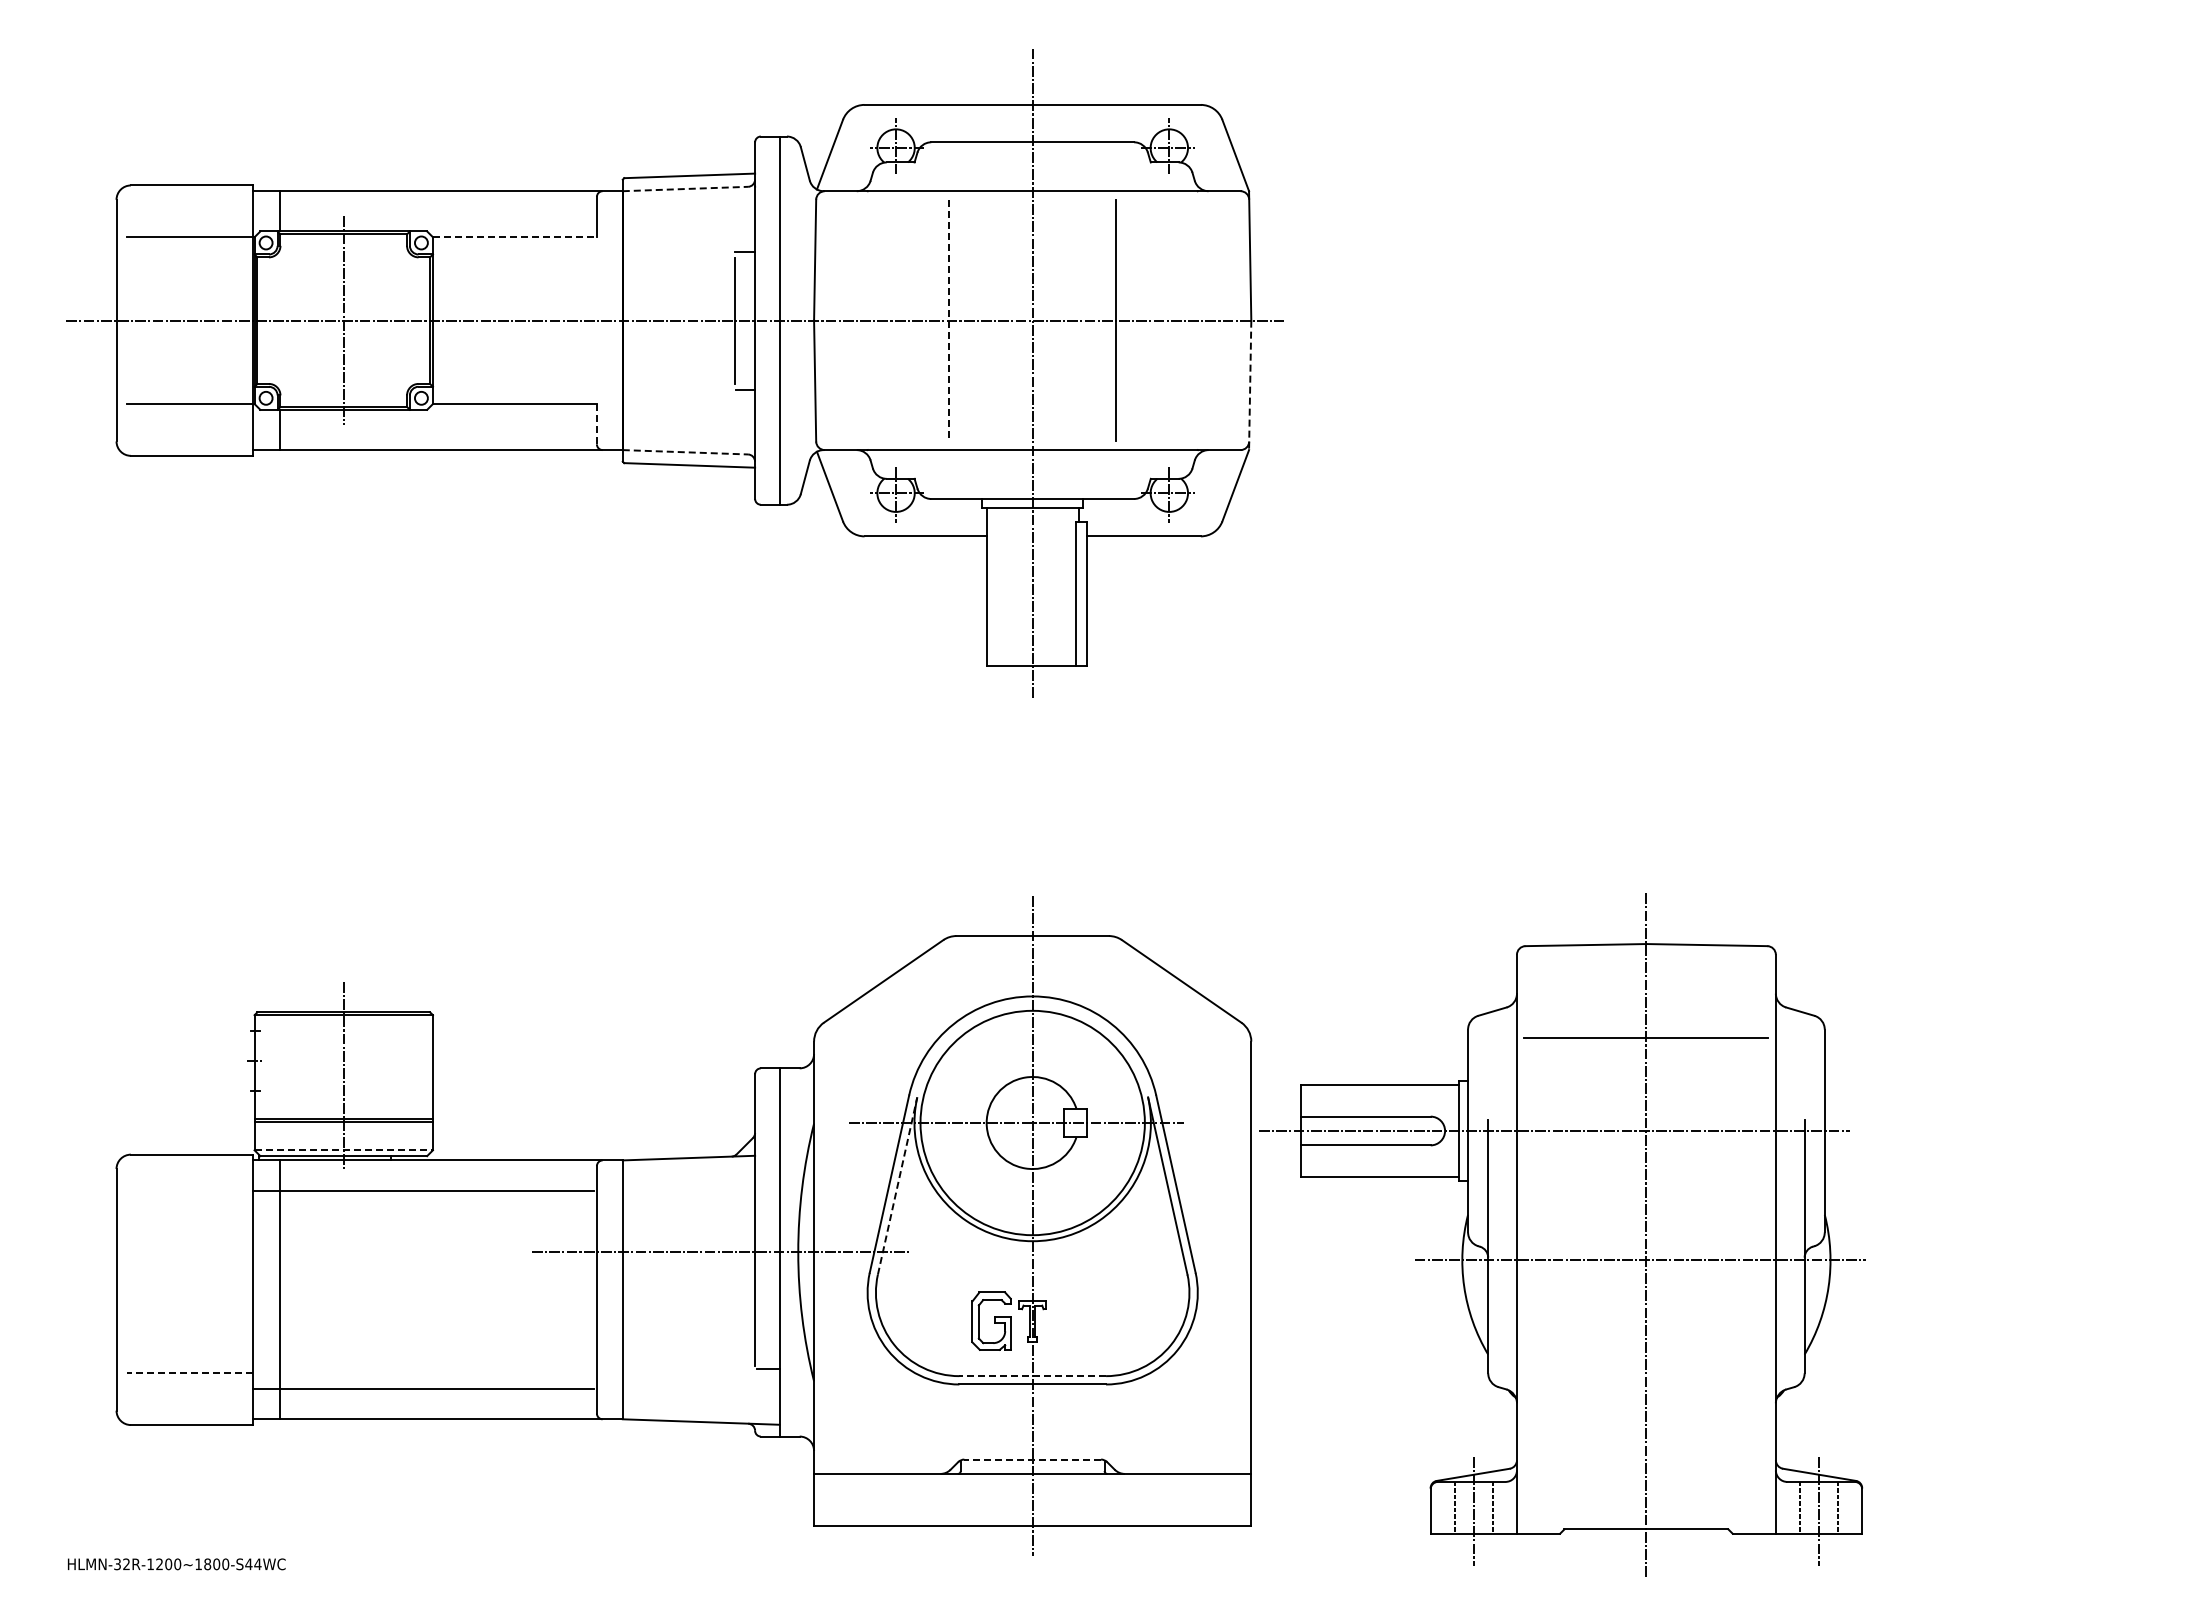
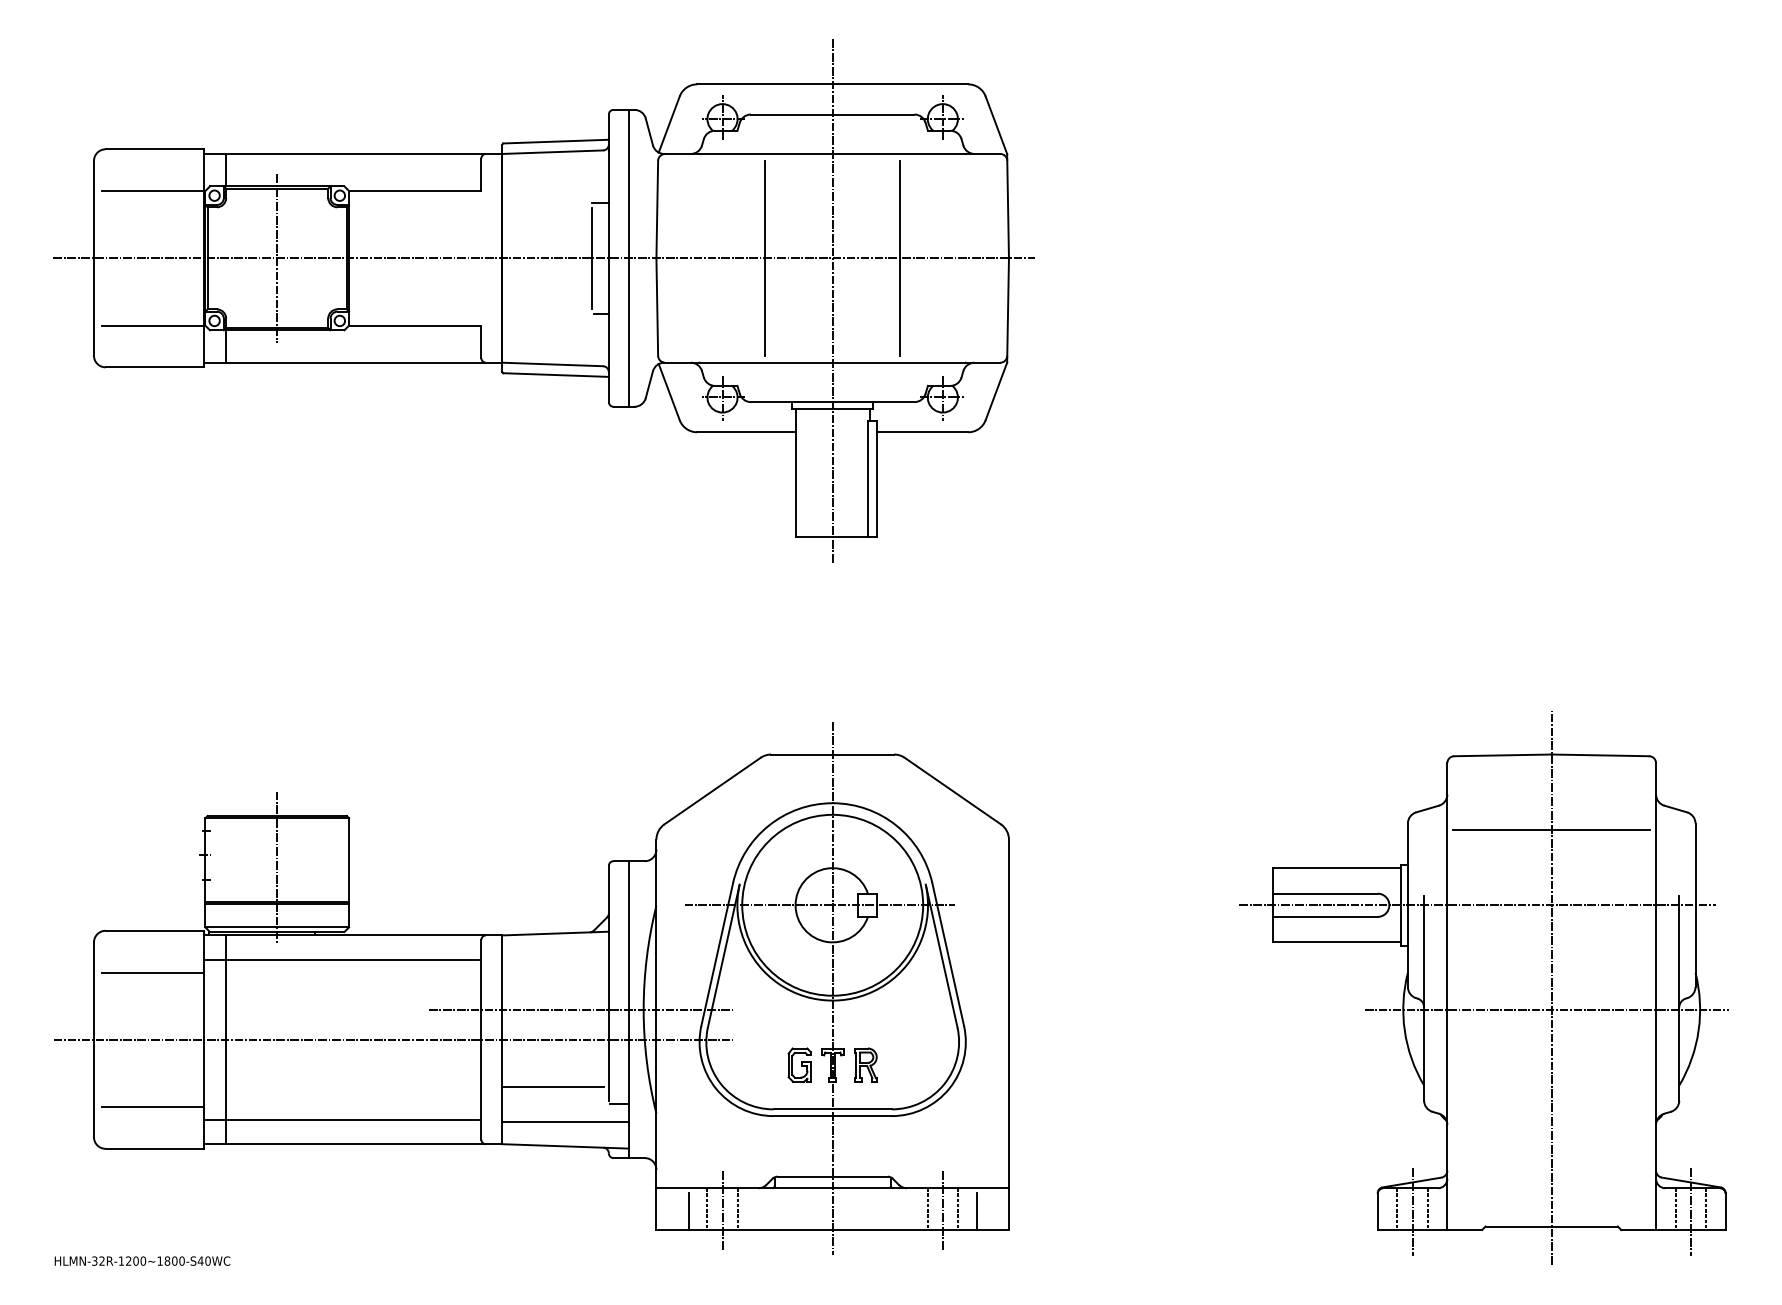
line: (685, 189) -> (552, 152), dashed -> solid
line: (514, 237) -> (414, 191), dashed -> solid
line: (949, 320) -> (765, 258), dashed -> solid
line: (1250, 385) -> (1008, 310), dashed -> solid
line: (596, 424) -> (480, 342), dashed -> solid
line: (685, 452) -> (552, 364), dashed -> solid
line: (344, 1150) -> (277, 927), dashed -> solid
line: (897, 1186) -> (723, 956), dashed -> solid
line: (189, 1206) -> (152, 972), added
part: (1562, 1234) -> (1484, 988), moved
line: (487, 1289) -> (393, 1039), added
part: (991, 1320) -> (799, 1064), size x0.71
part: (1073, 1320) -> (865, 1064), added
line: (685, 1348) -> (552, 1087), added
line: (189, 1373) -> (152, 1107), dashed -> solid
line: (1032, 1376) -> (832, 1109), dashed -> solid
line: (700, 1392) -> (564, 1122), added
line: (1032, 1459) -> (832, 1176), dashed -> solid
line: (877, 1499) -> (707, 1208), added
line: (914, 1499) -> (737, 1208), added
line: (1150, 1499) -> (927, 1208), added
line: (1188, 1499) -> (958, 1208), added
line: (1169, 1501) -> (943, 1210), added
line: (854, 1502) -> (689, 1211), added
line: (896, 1502) -> (722, 1211), added
line: (1211, 1502) -> (976, 1211), added
text: (257, 1564) -> (207, 1261), HLMN-32R-1200~1800-S44WC -> HLMN-32R-1200~1800-S40WC

